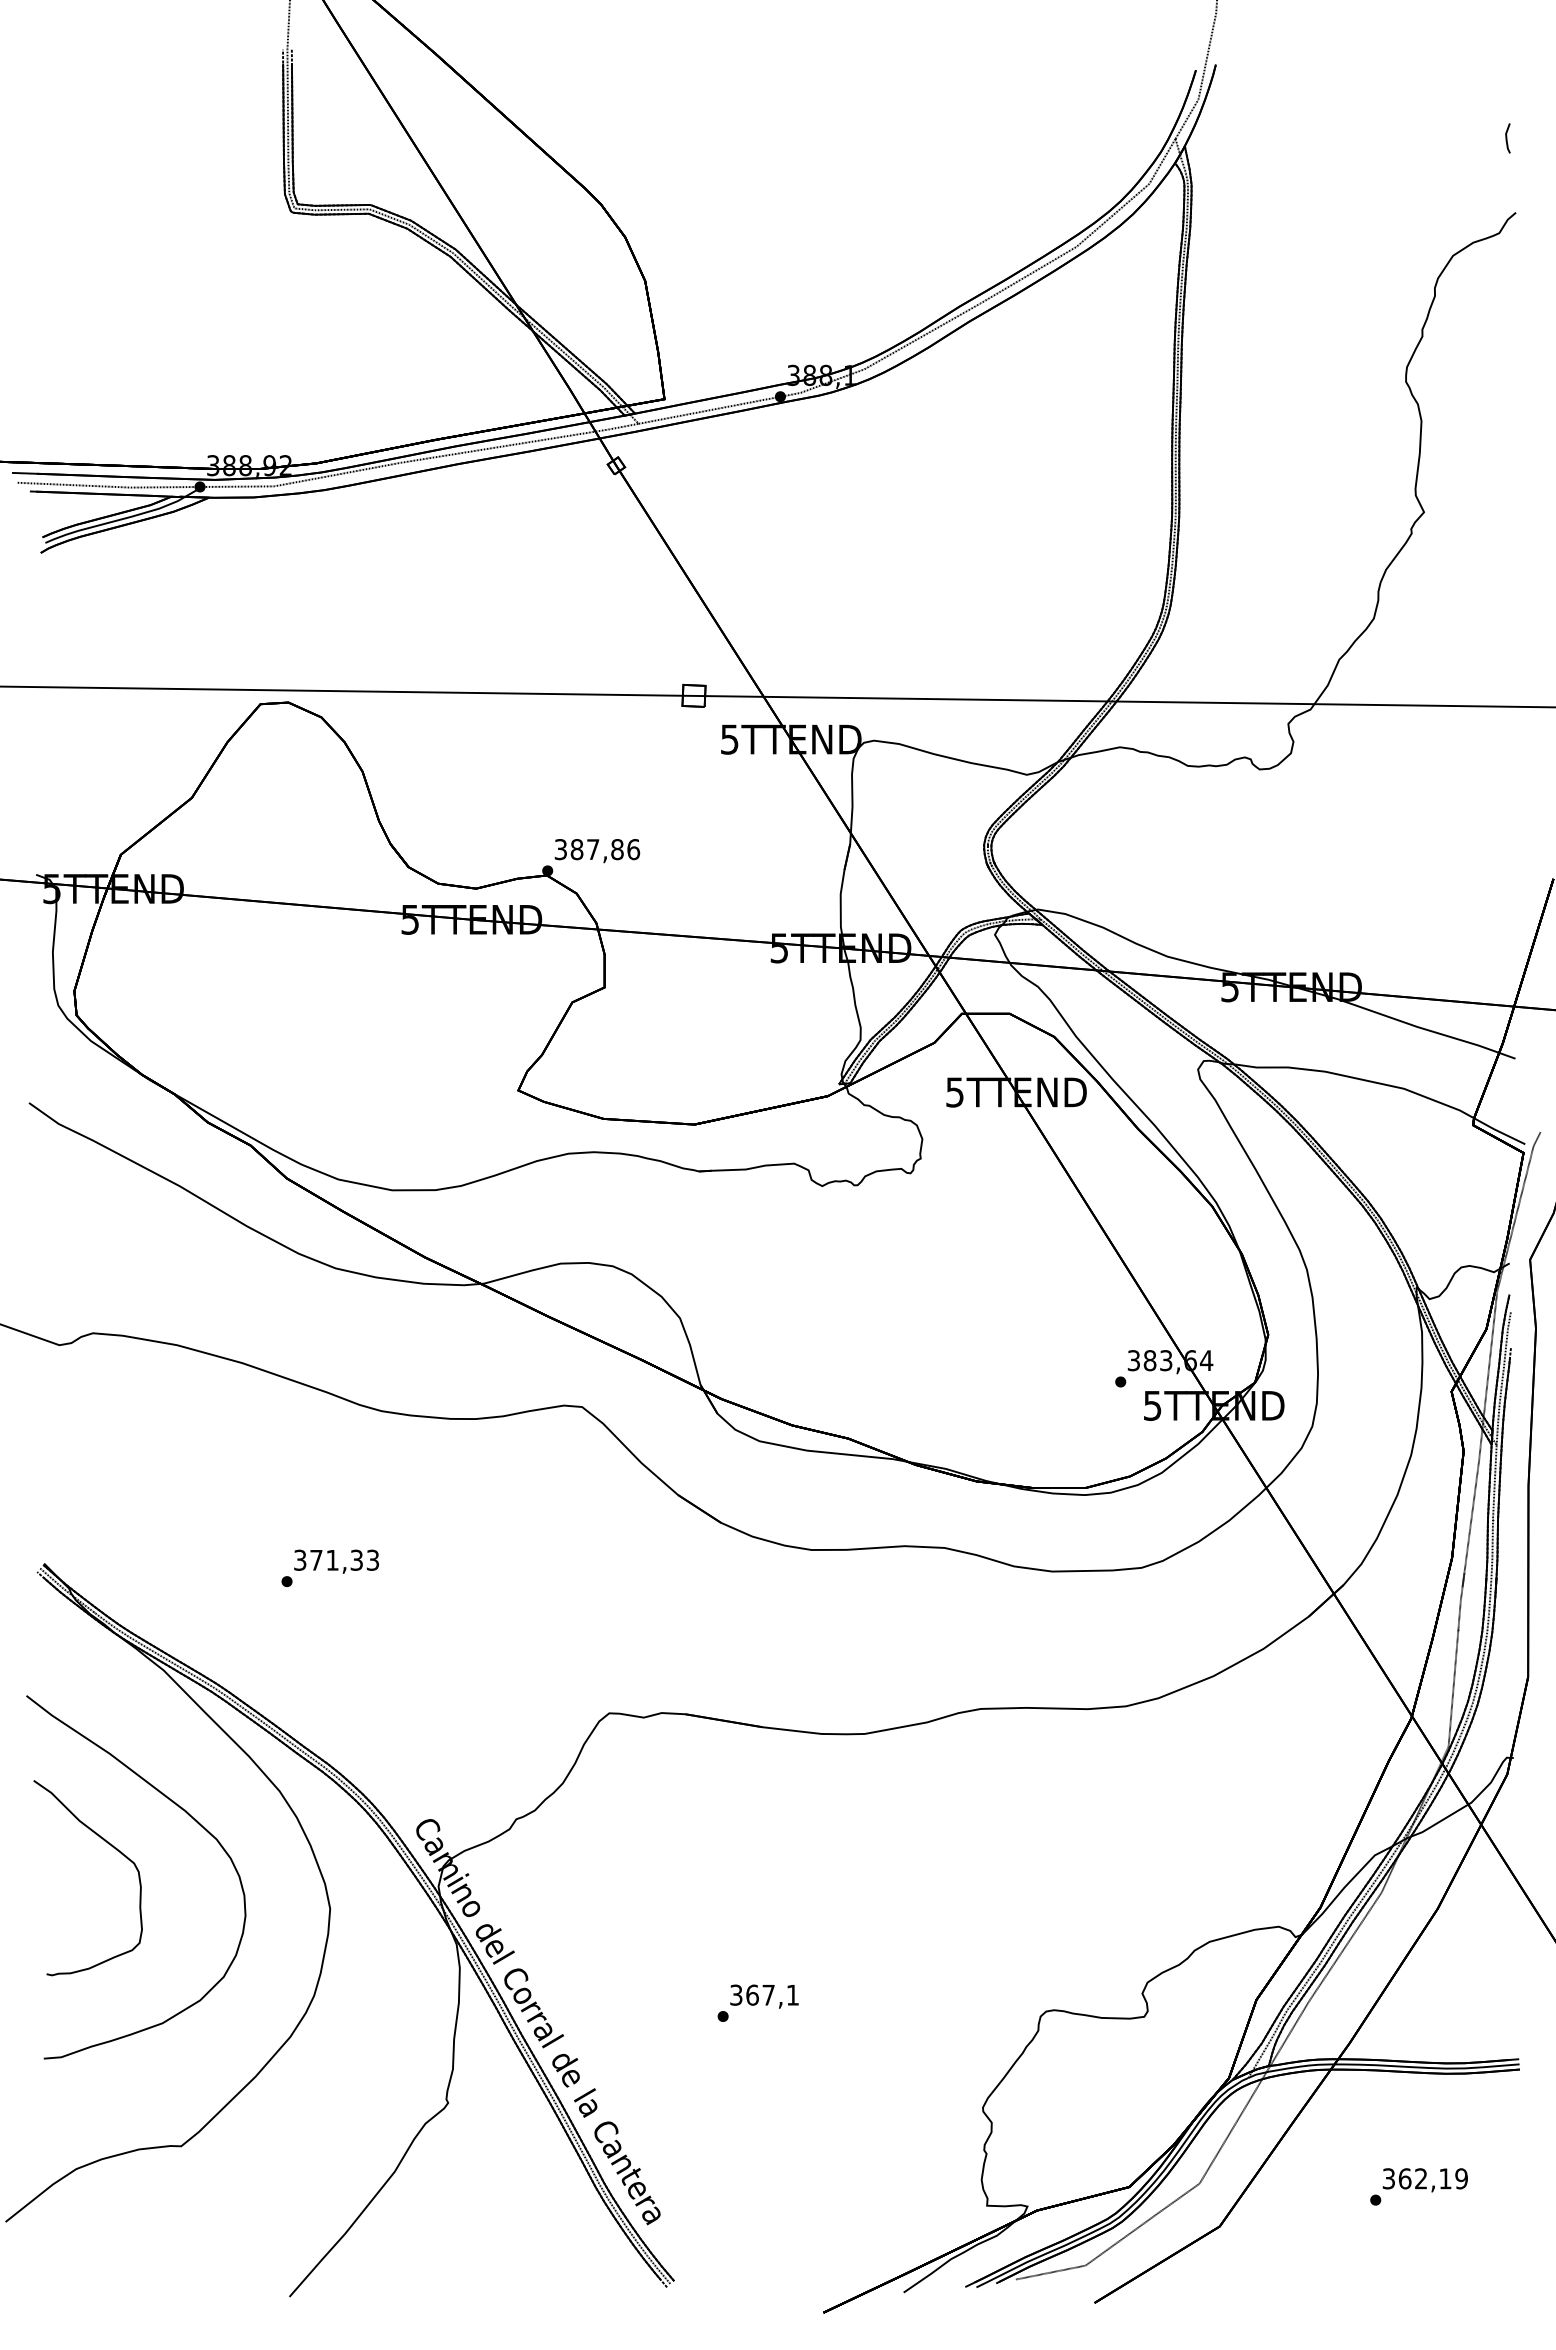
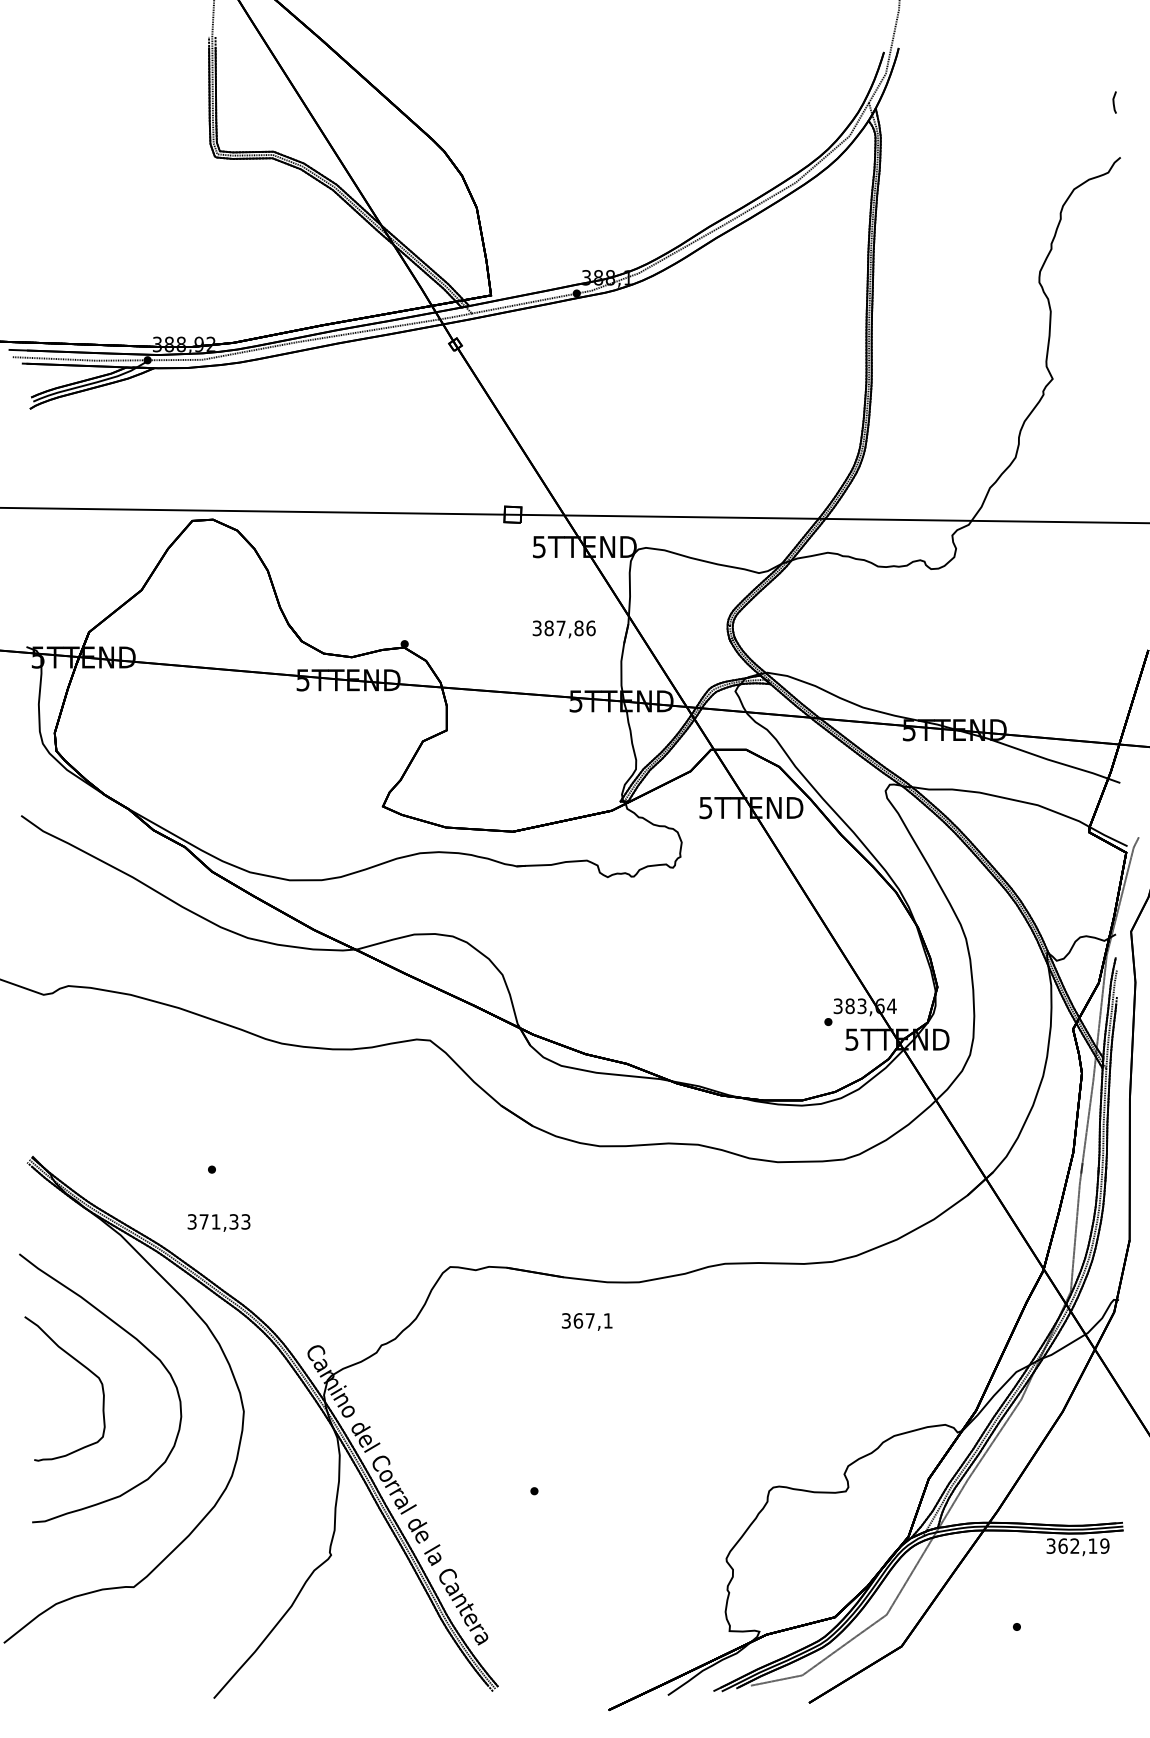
text: (597, 851) -> (564, 629), moved
text: (336, 1561) -> (218, 1222), moved
text: (764, 1996) -> (587, 1321), moved
text: (1424, 2180) -> (1077, 1547), moved

